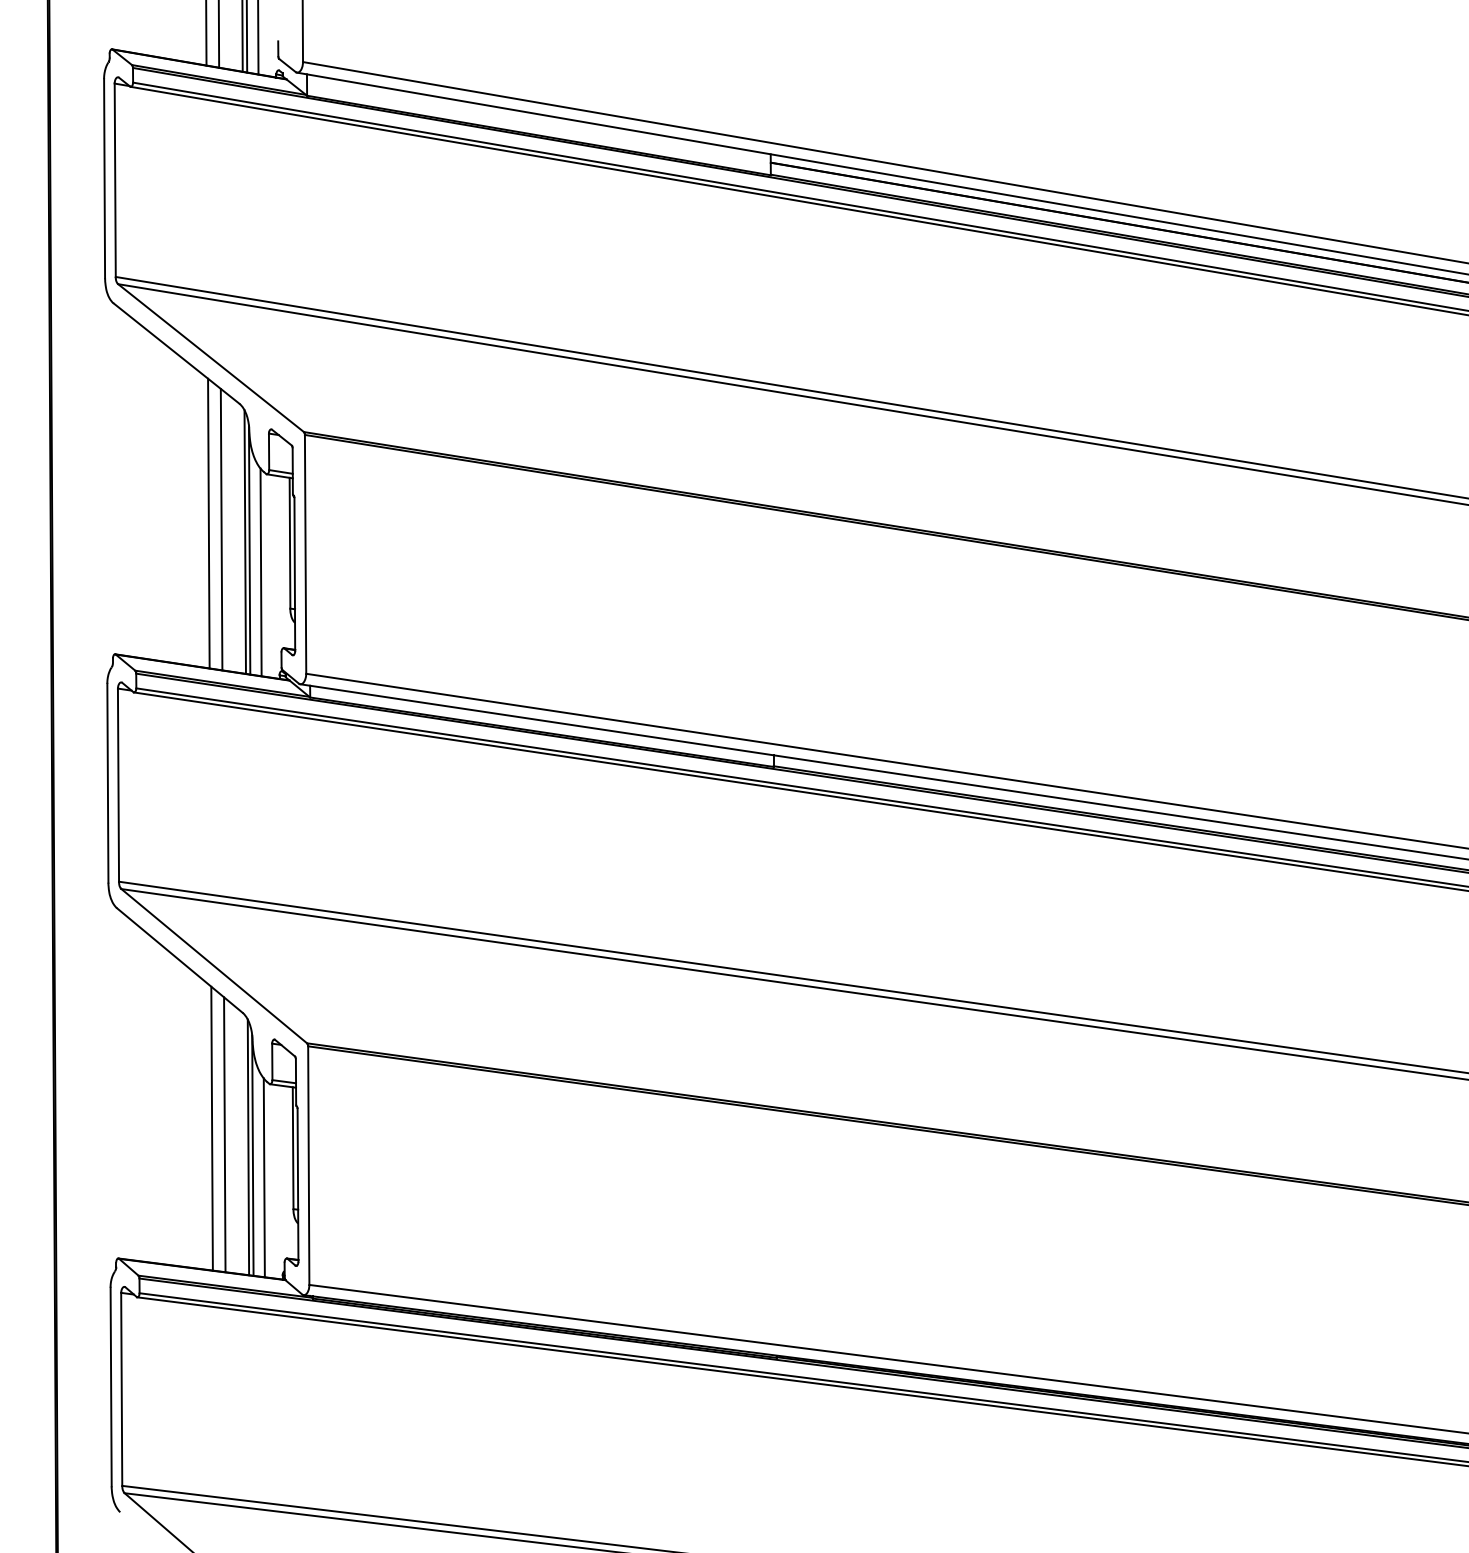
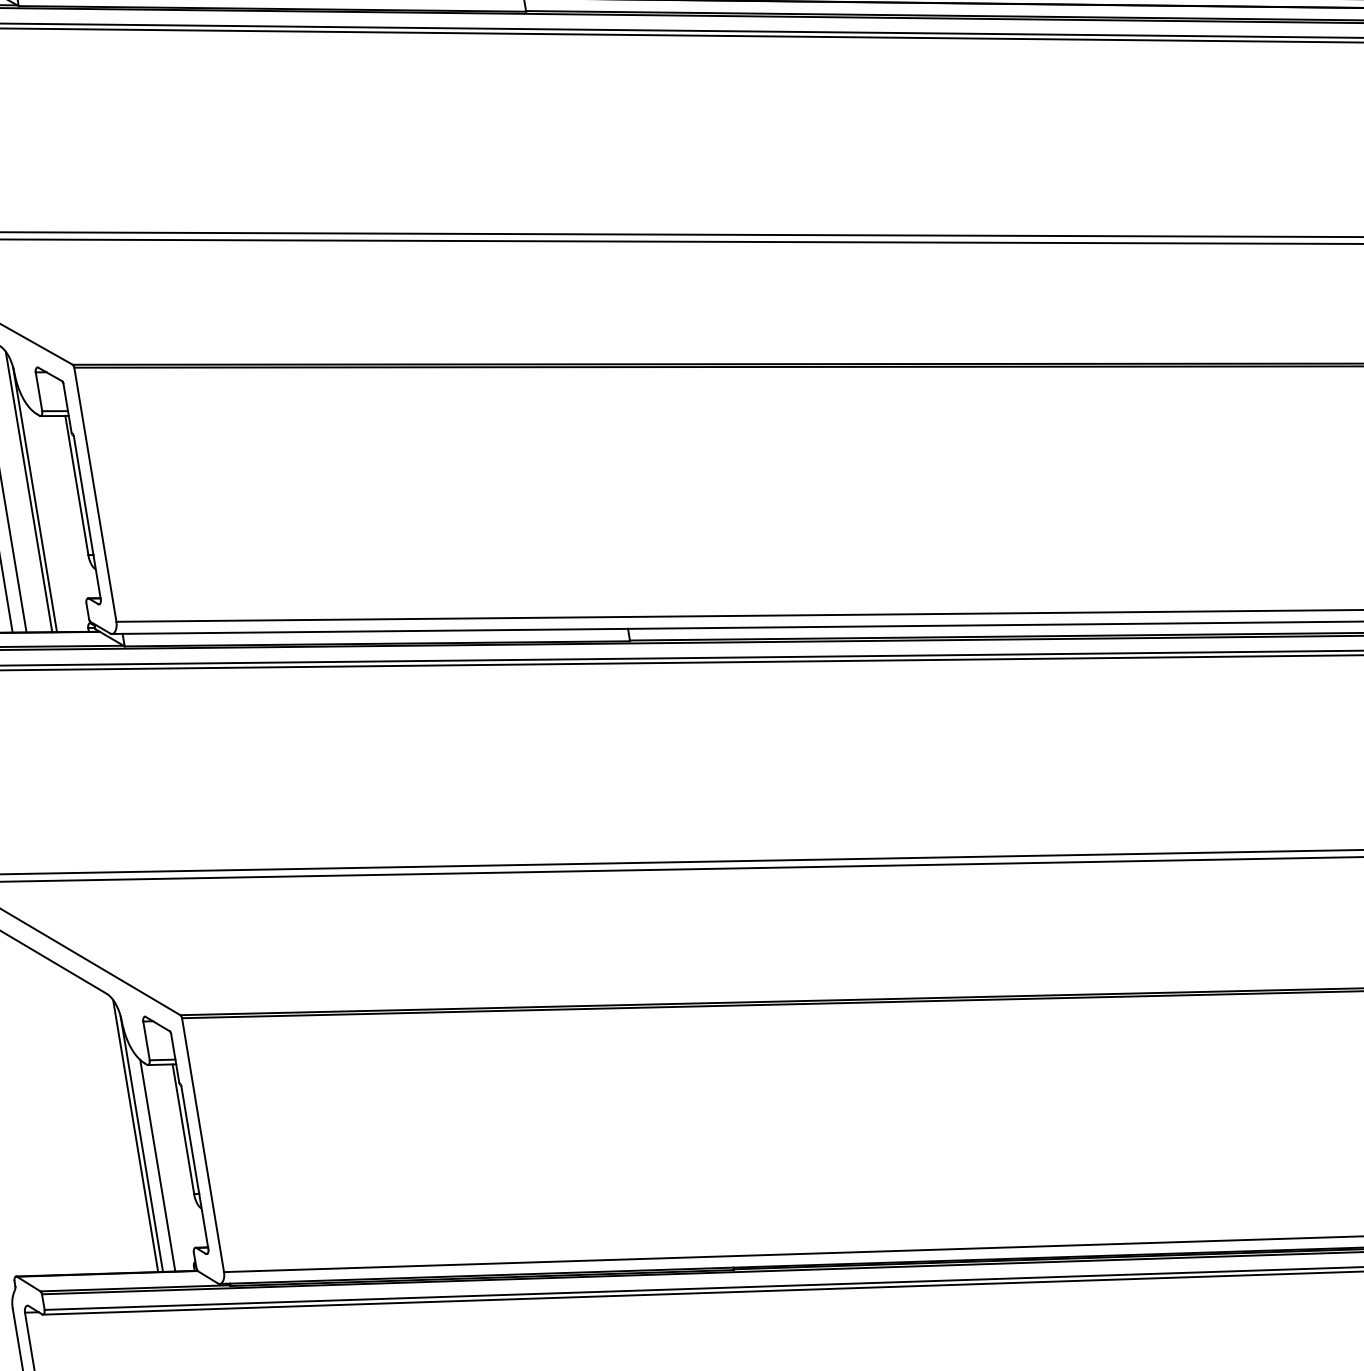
line: (260, 572) -> (50, 521), removed
line: (211, 1128) -> (93, 1122), removed
line: (224, 1134) -> (107, 1126), removed

